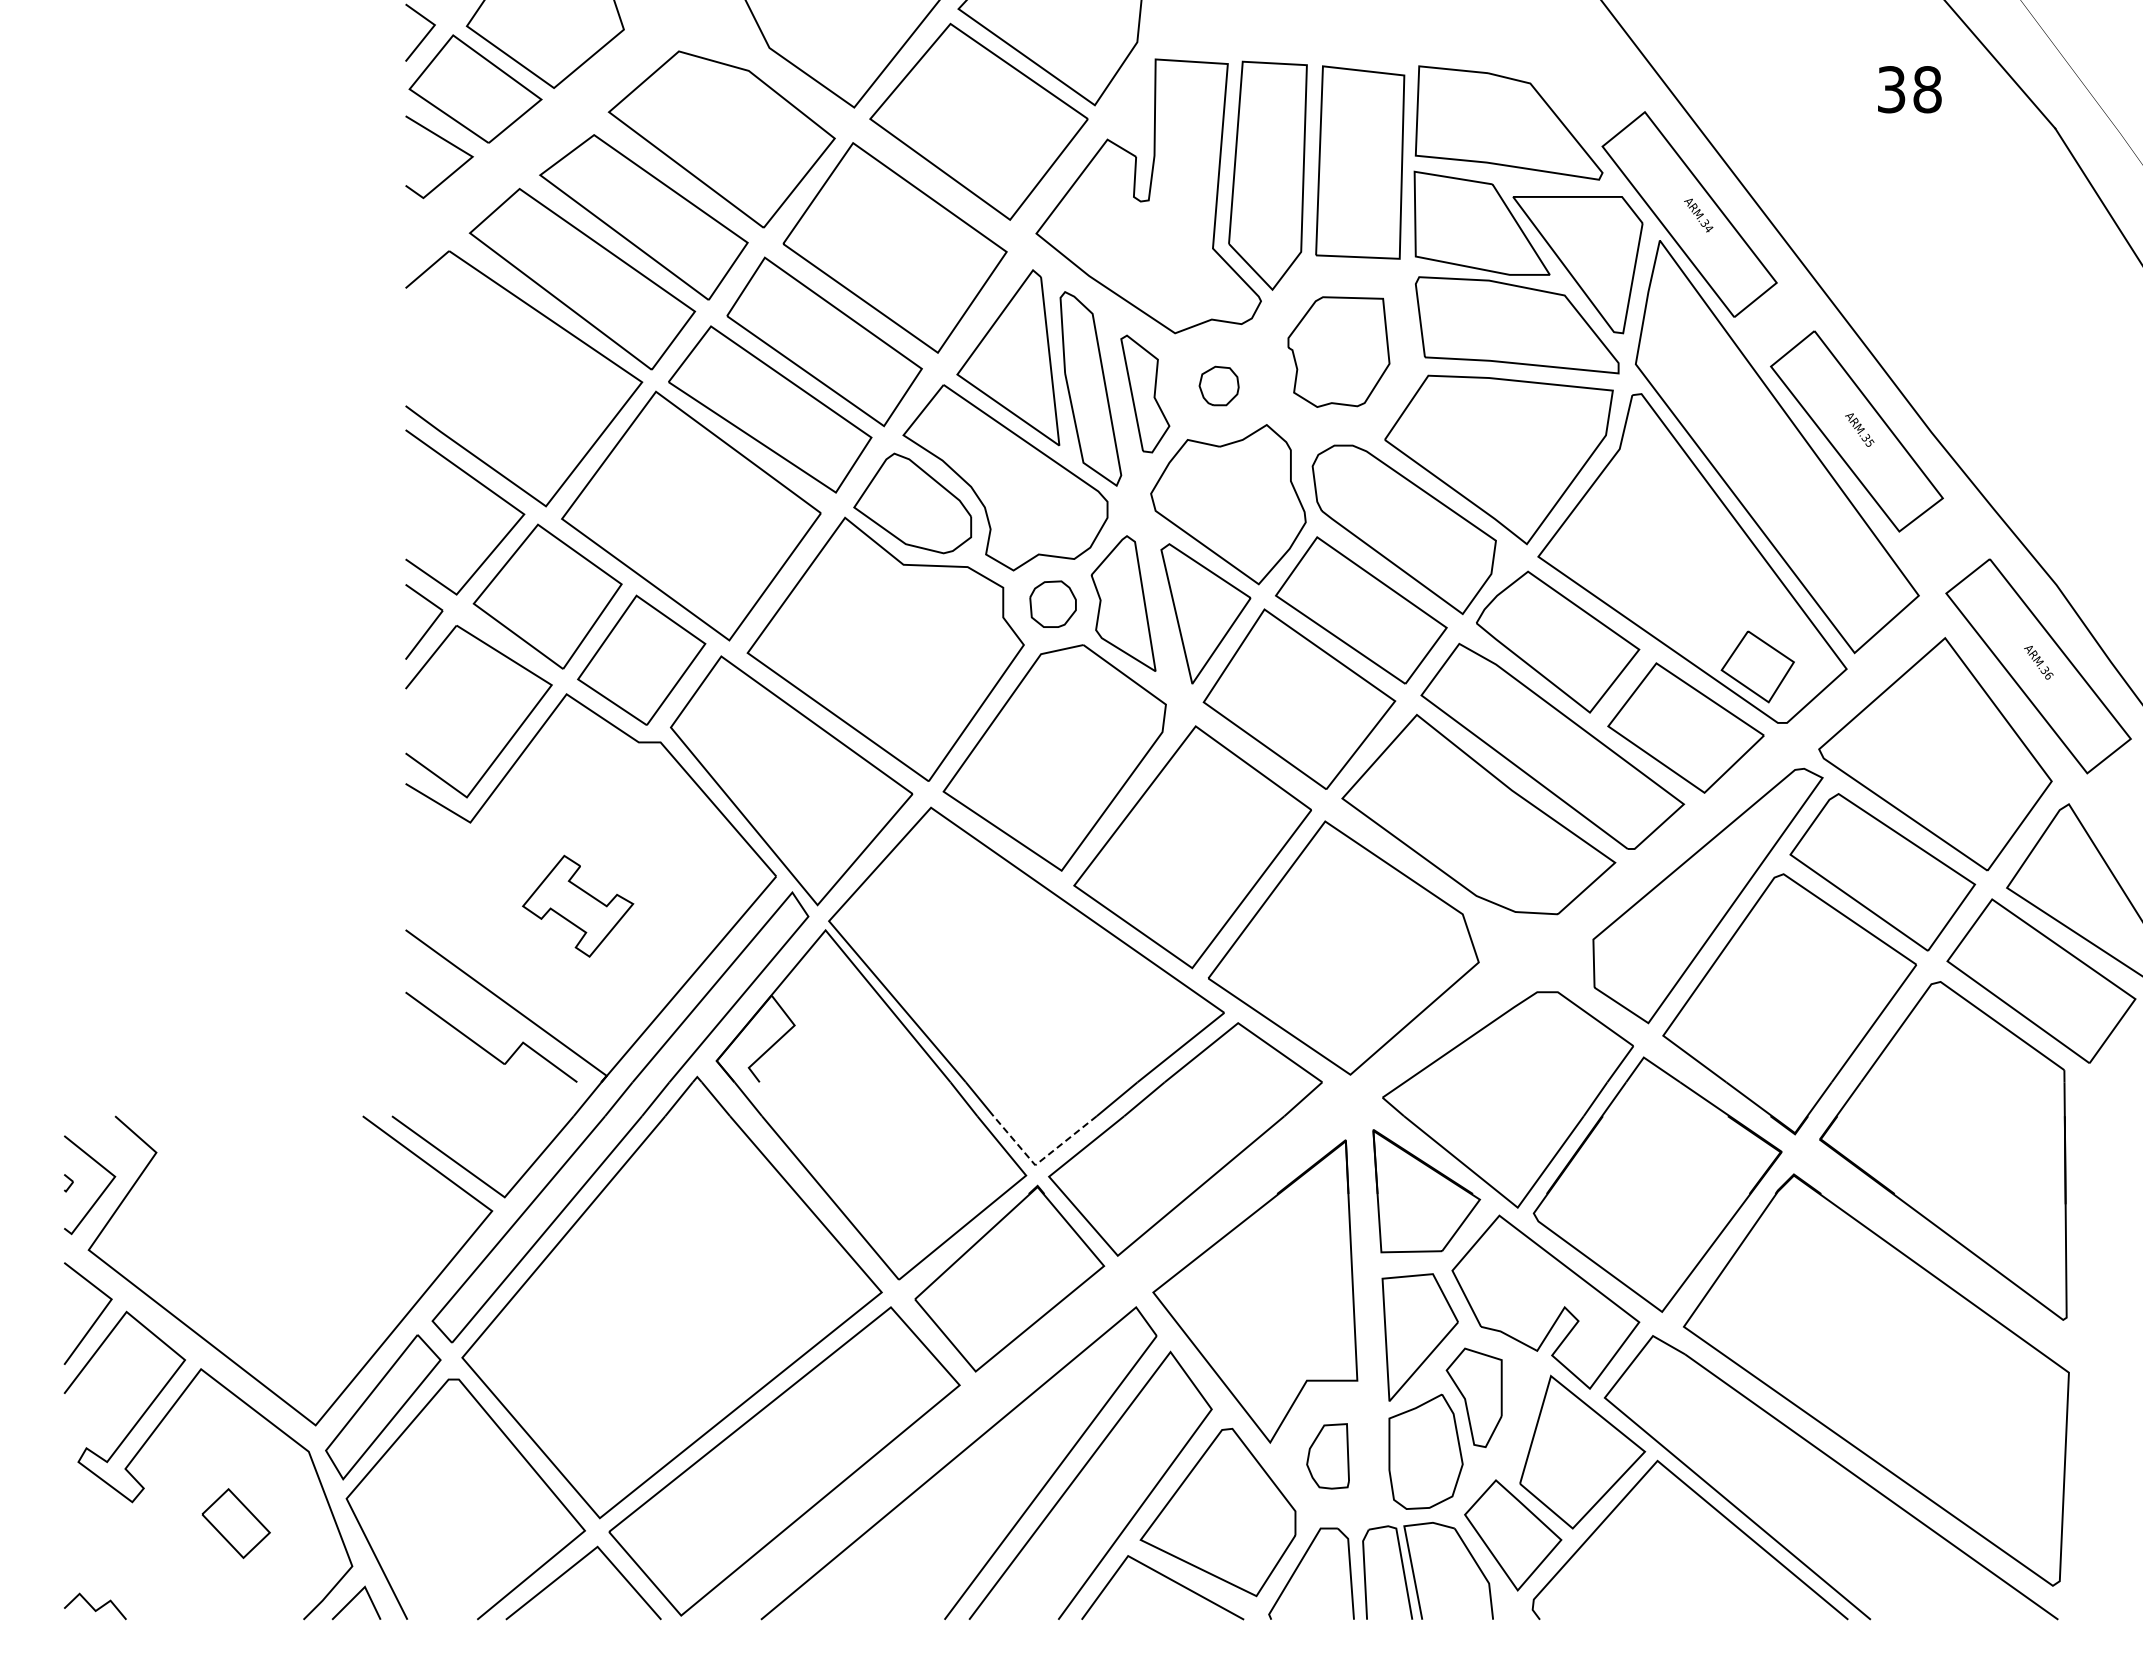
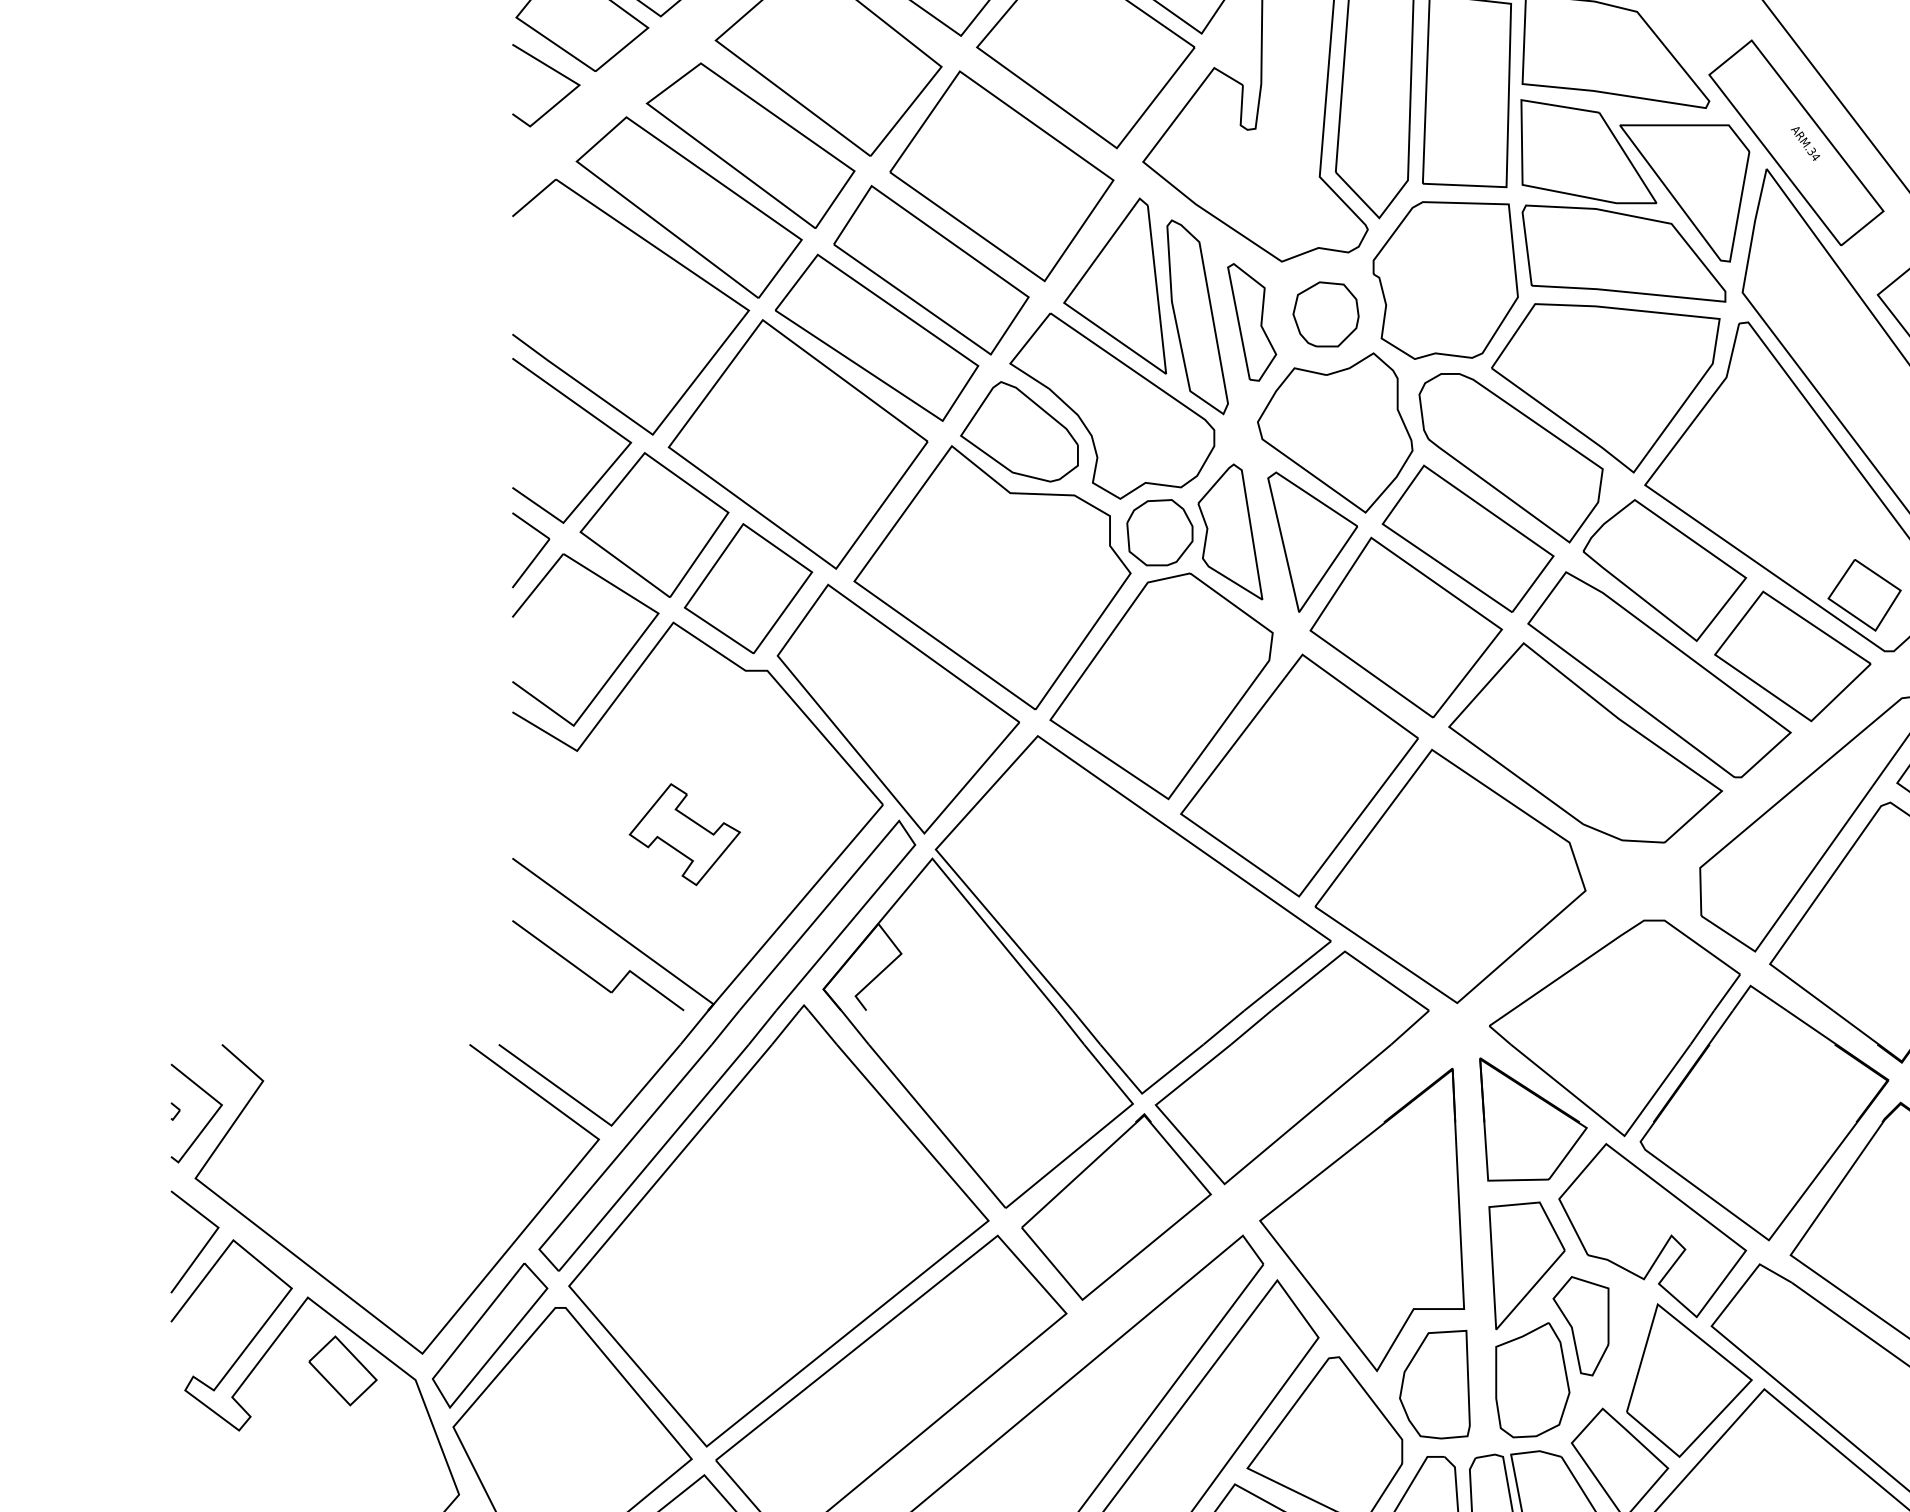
part: (1338, 351) -> (1445, 279), size x1.43
part: (1218, 385) -> (1325, 313), size x1.67
part: (1052, 603) -> (1159, 531), size x1.43
line: (1040, 1161) -> (1147, 1089), dashed -> solid
part: (1327, 1456) -> (1434, 1384), size x1.67
part: (235, 1523) -> (342, 1370), moved

